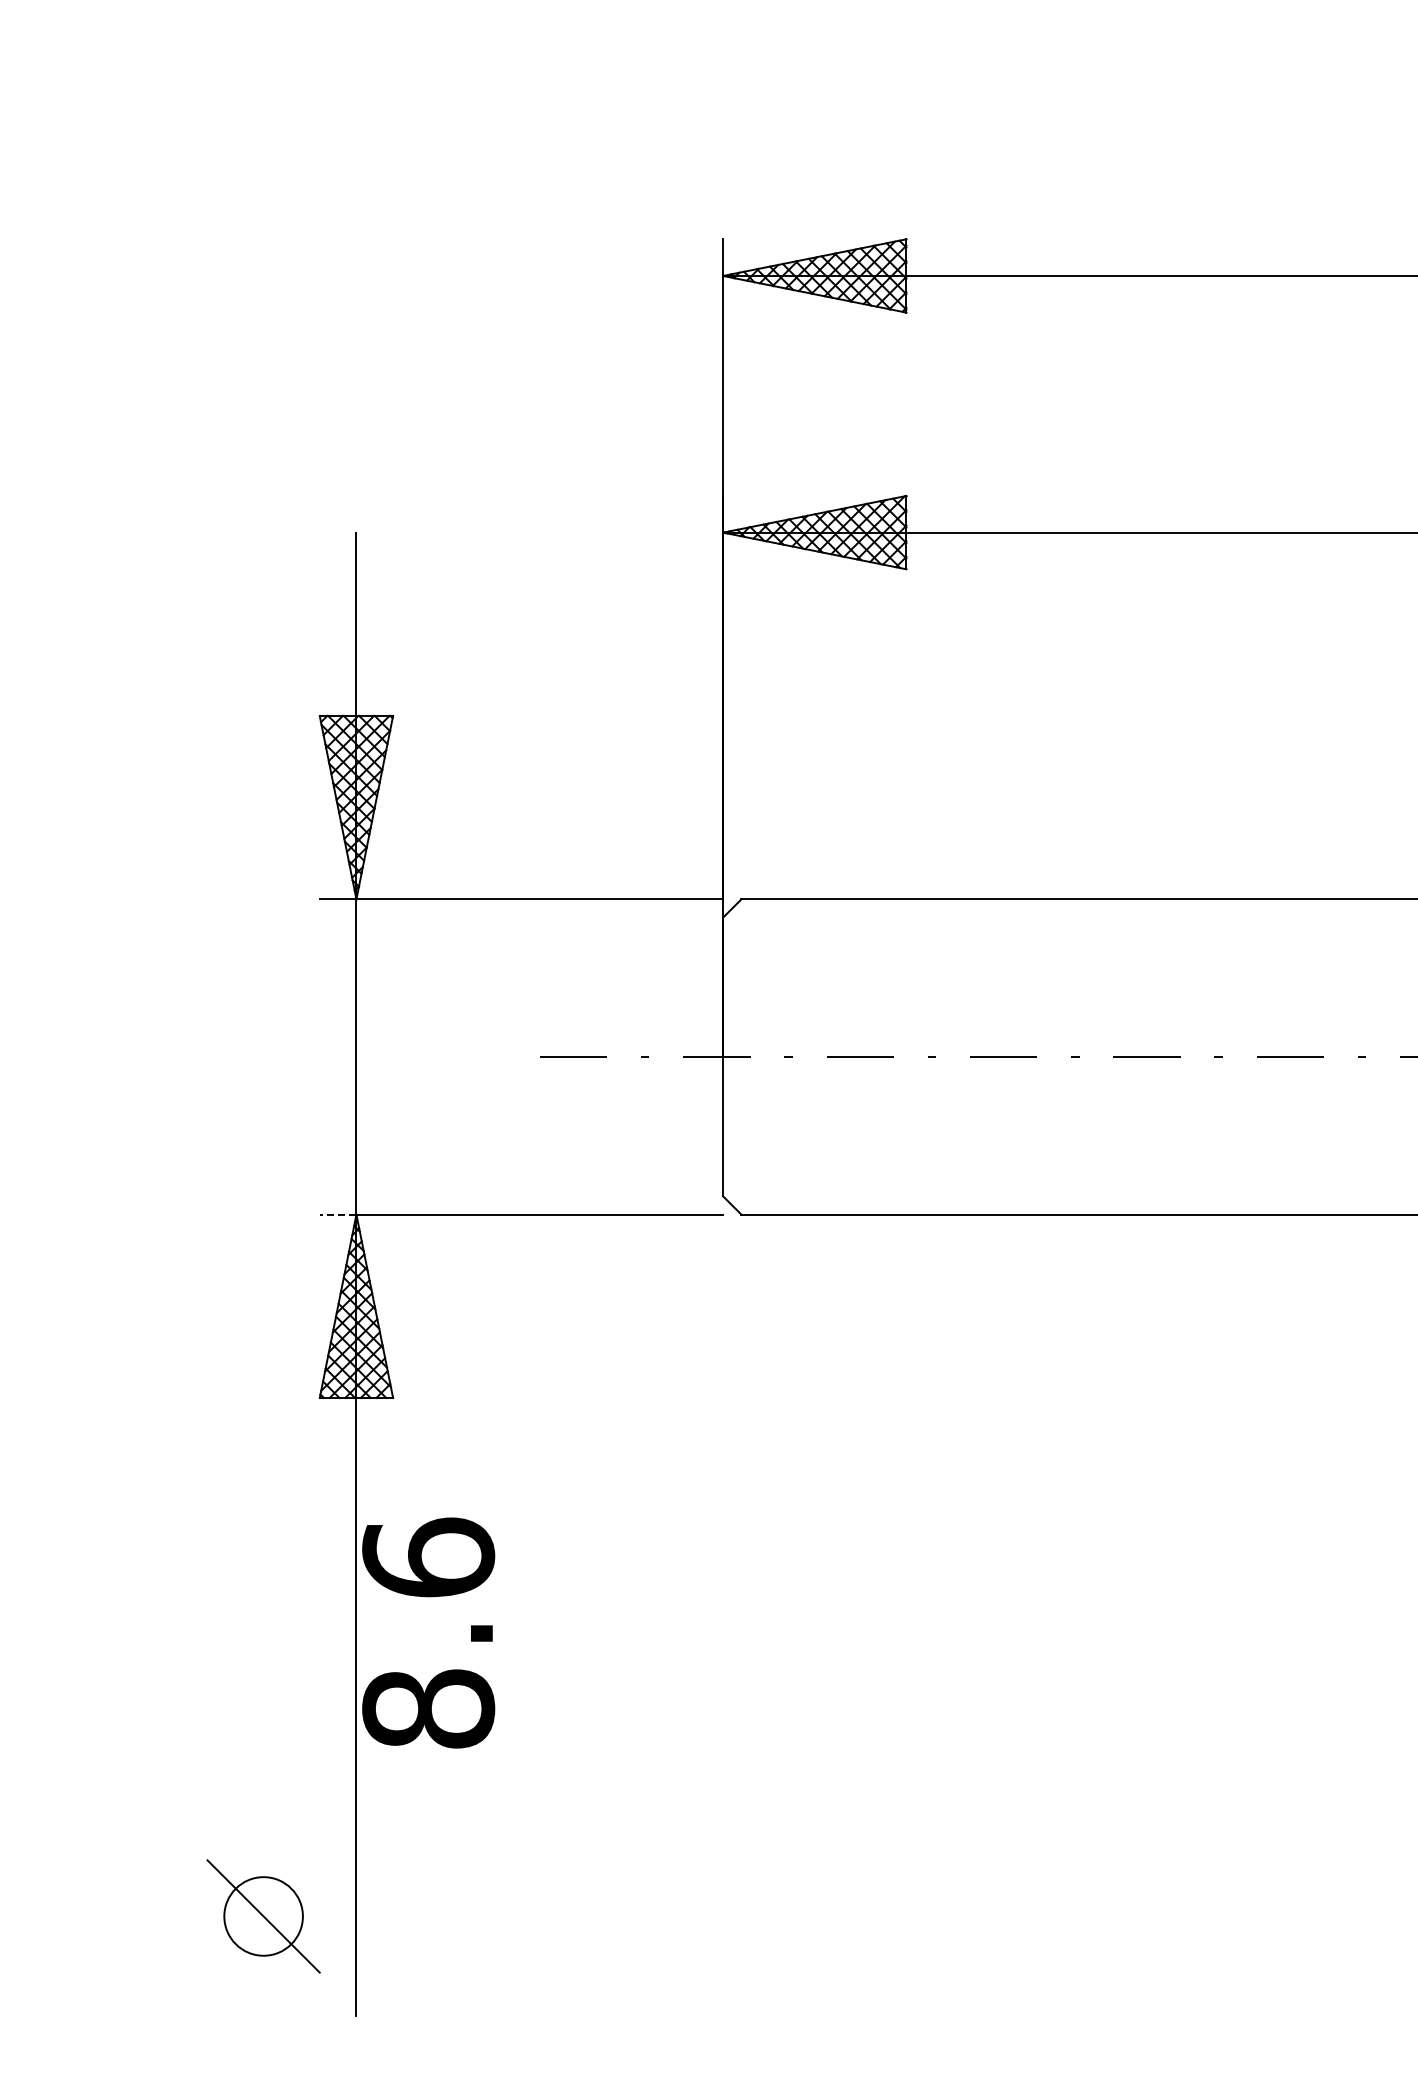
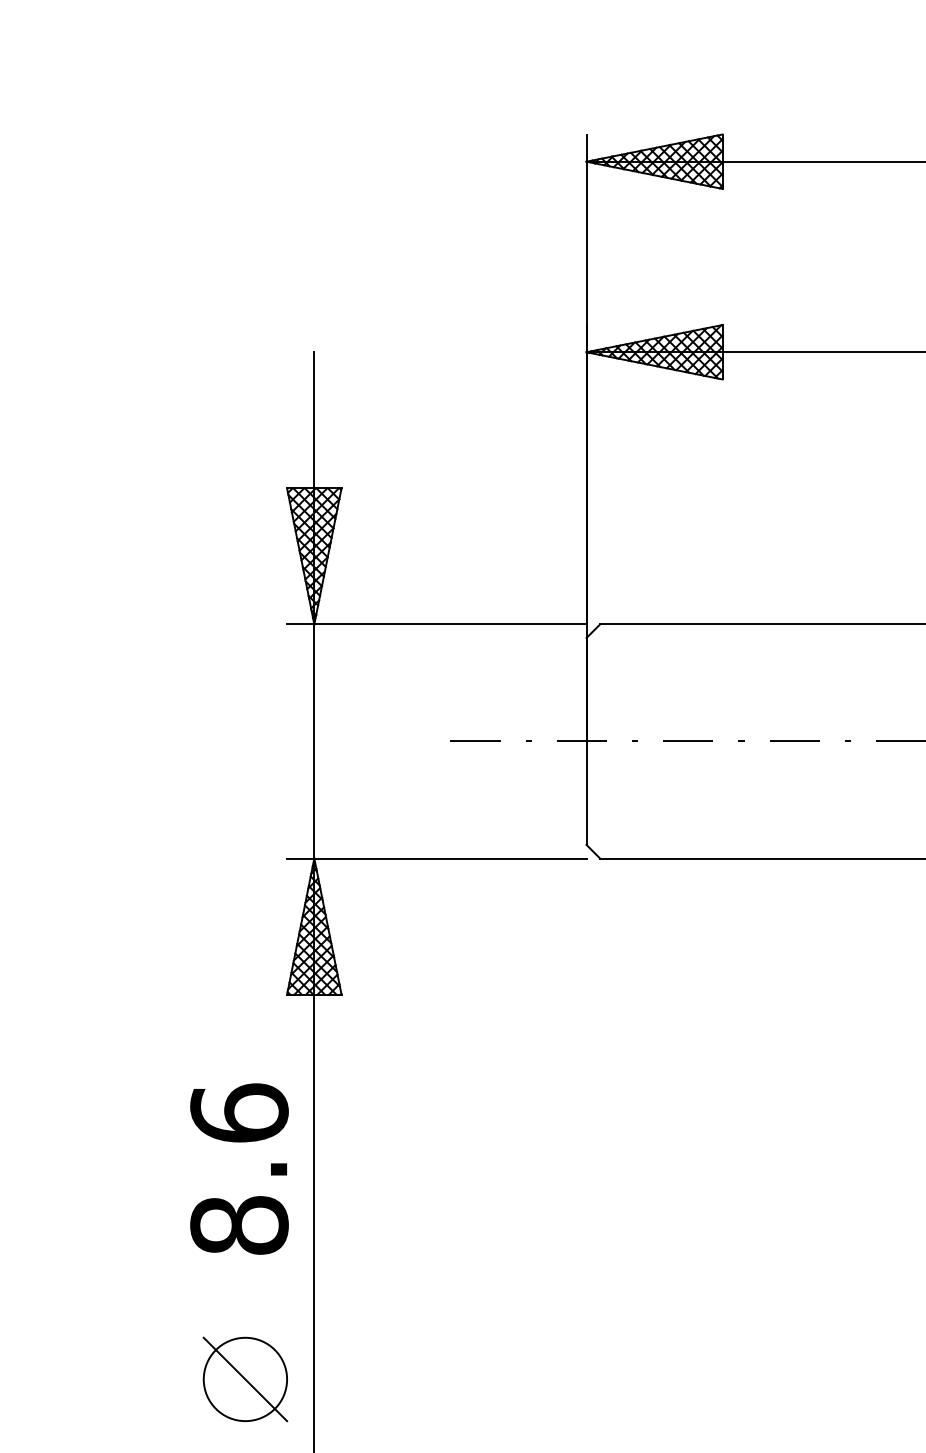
line: (337, 1214) -> (300, 858), dashed -> solid
text: (428, 1632) -> (239, 1168), moved
circle: (263, 1916) -> (245, 1379), size x1.43

